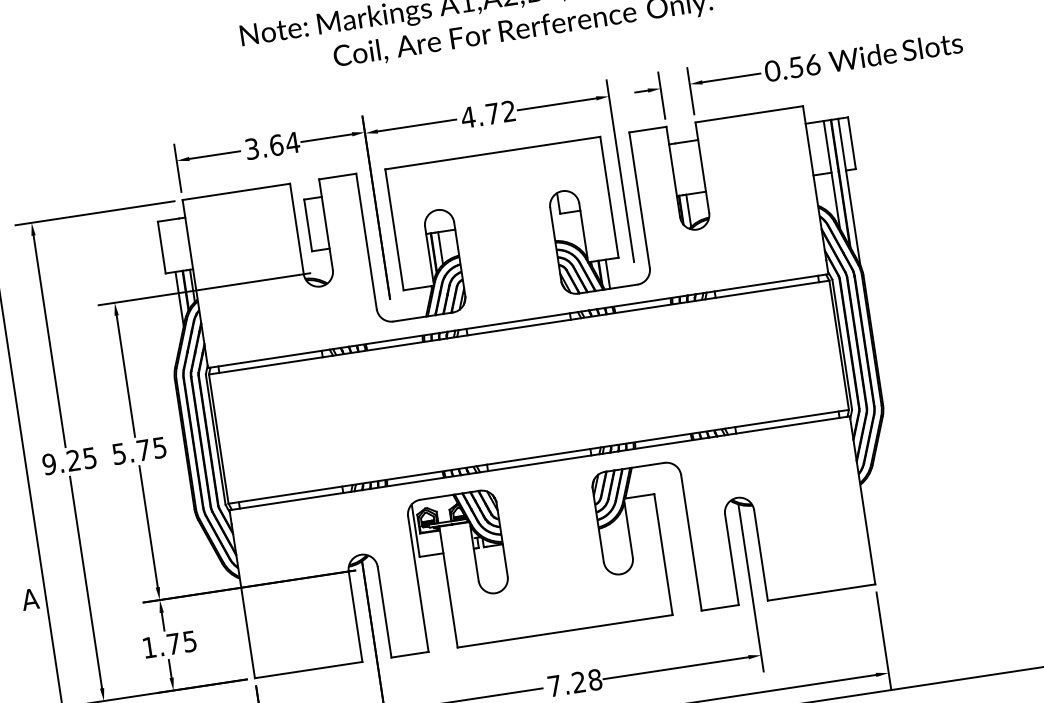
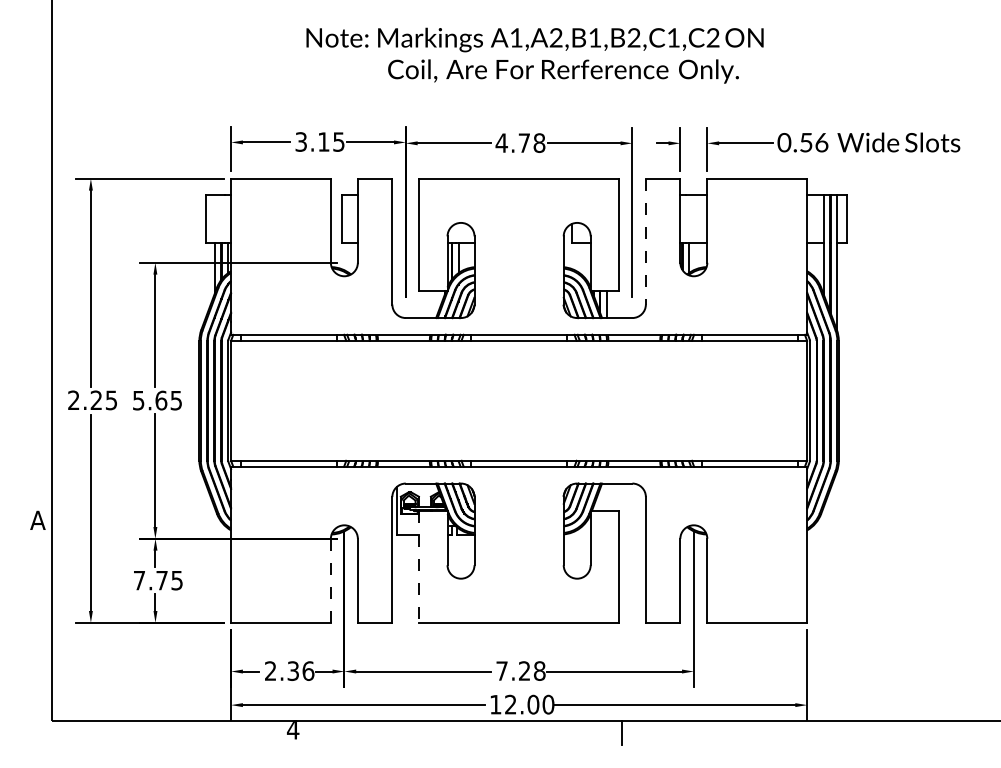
text: (508, 110) -> (539, 142), 4.72 -> 4.78
text: (284, 143) -> (331, 141), 3.64 -> 3.15
line: (639, 200) -> (645, 241), solid -> dashed
text: (143, 450) -> (161, 400), 5.75 -> 5.65
text: (49, 464) -> (73, 400), 9.25 -> 2.25
line: (448, 587) -> (419, 567), solid -> dashed
line: (355, 616) -> (330, 580), solid -> dashed
text: (149, 647) -> (139, 580), 1.75 -> 7.75

